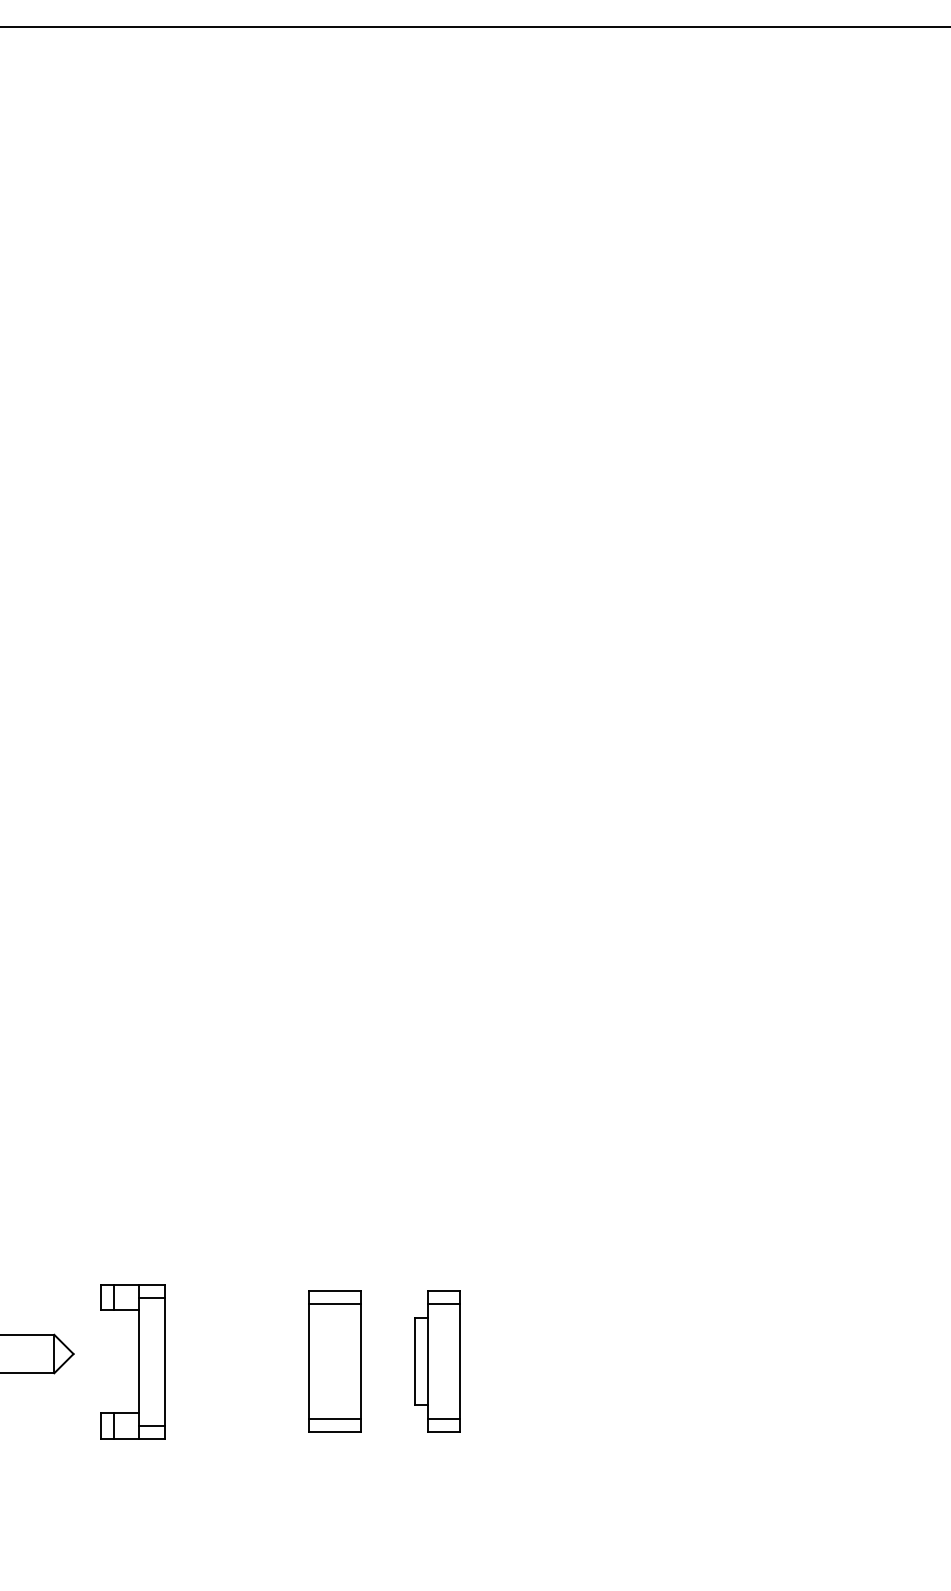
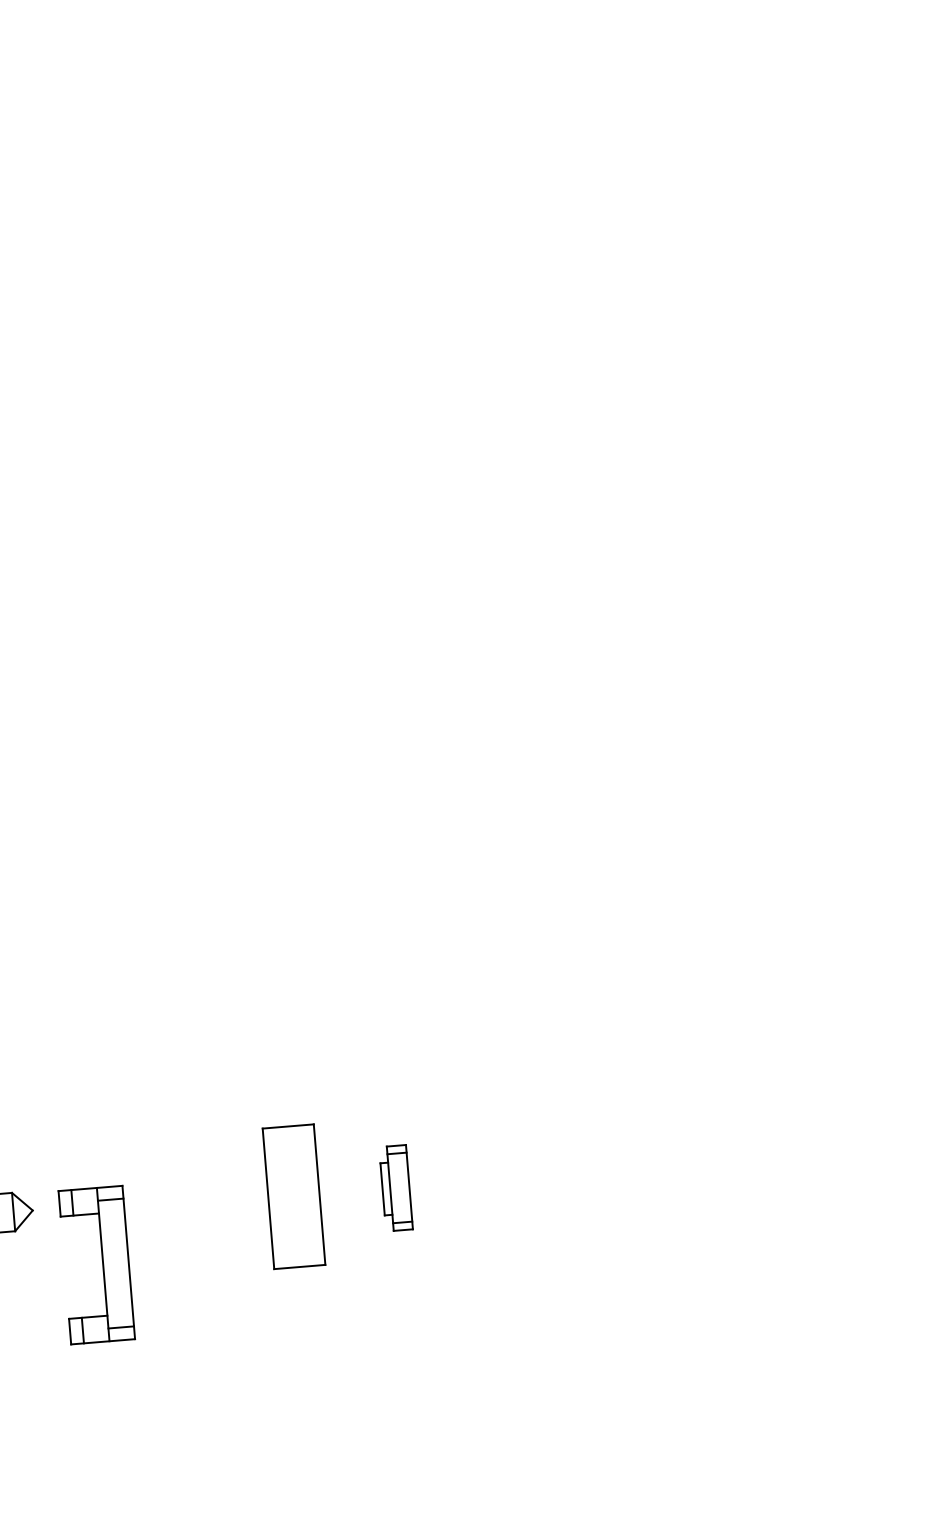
line: (334, 1304) -> (288, 1139), removed
part: (132, 1361) -> (96, 1264), moved
part: (437, 1361) -> (396, 1188), size x0.6
line: (334, 1419) -> (298, 1254), removed

